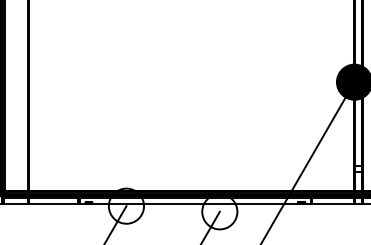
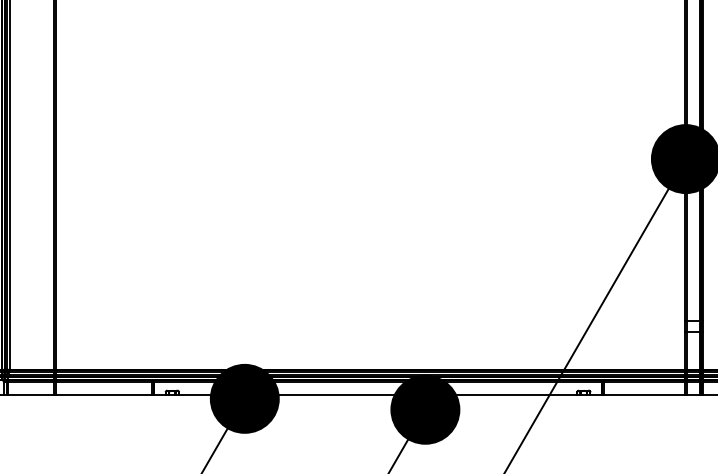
fill: (126, 205) -> (244, 397), added
fill: (219, 211) -> (424, 409), added

